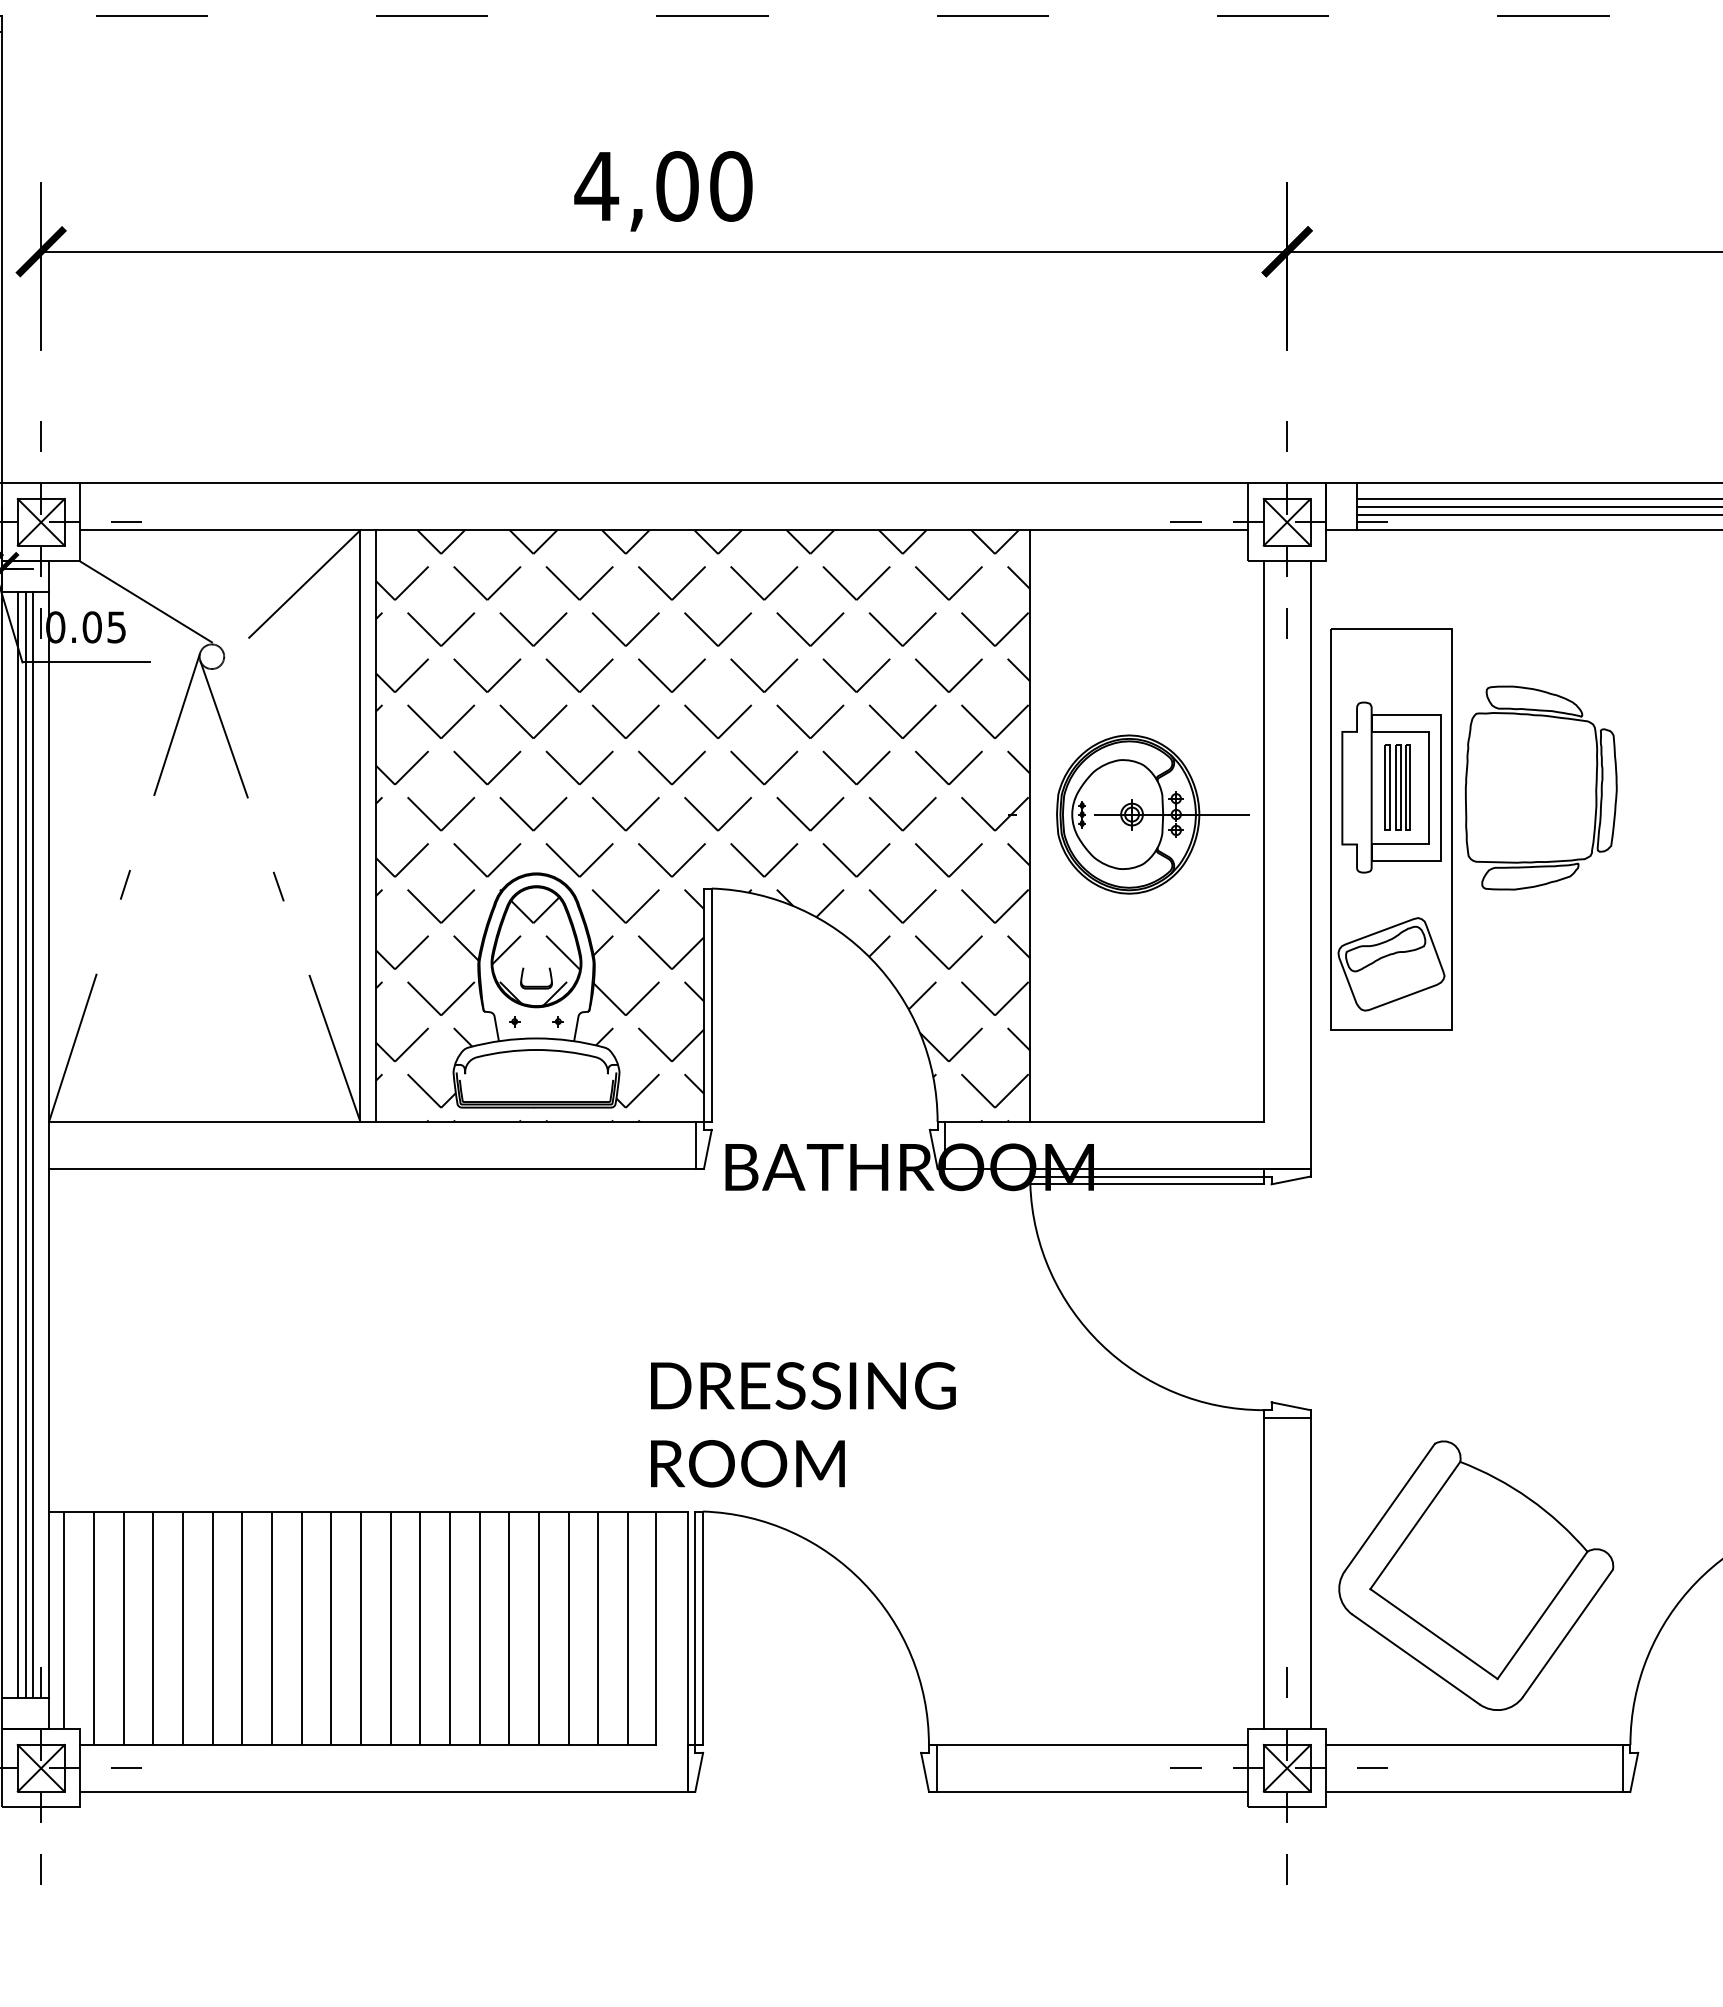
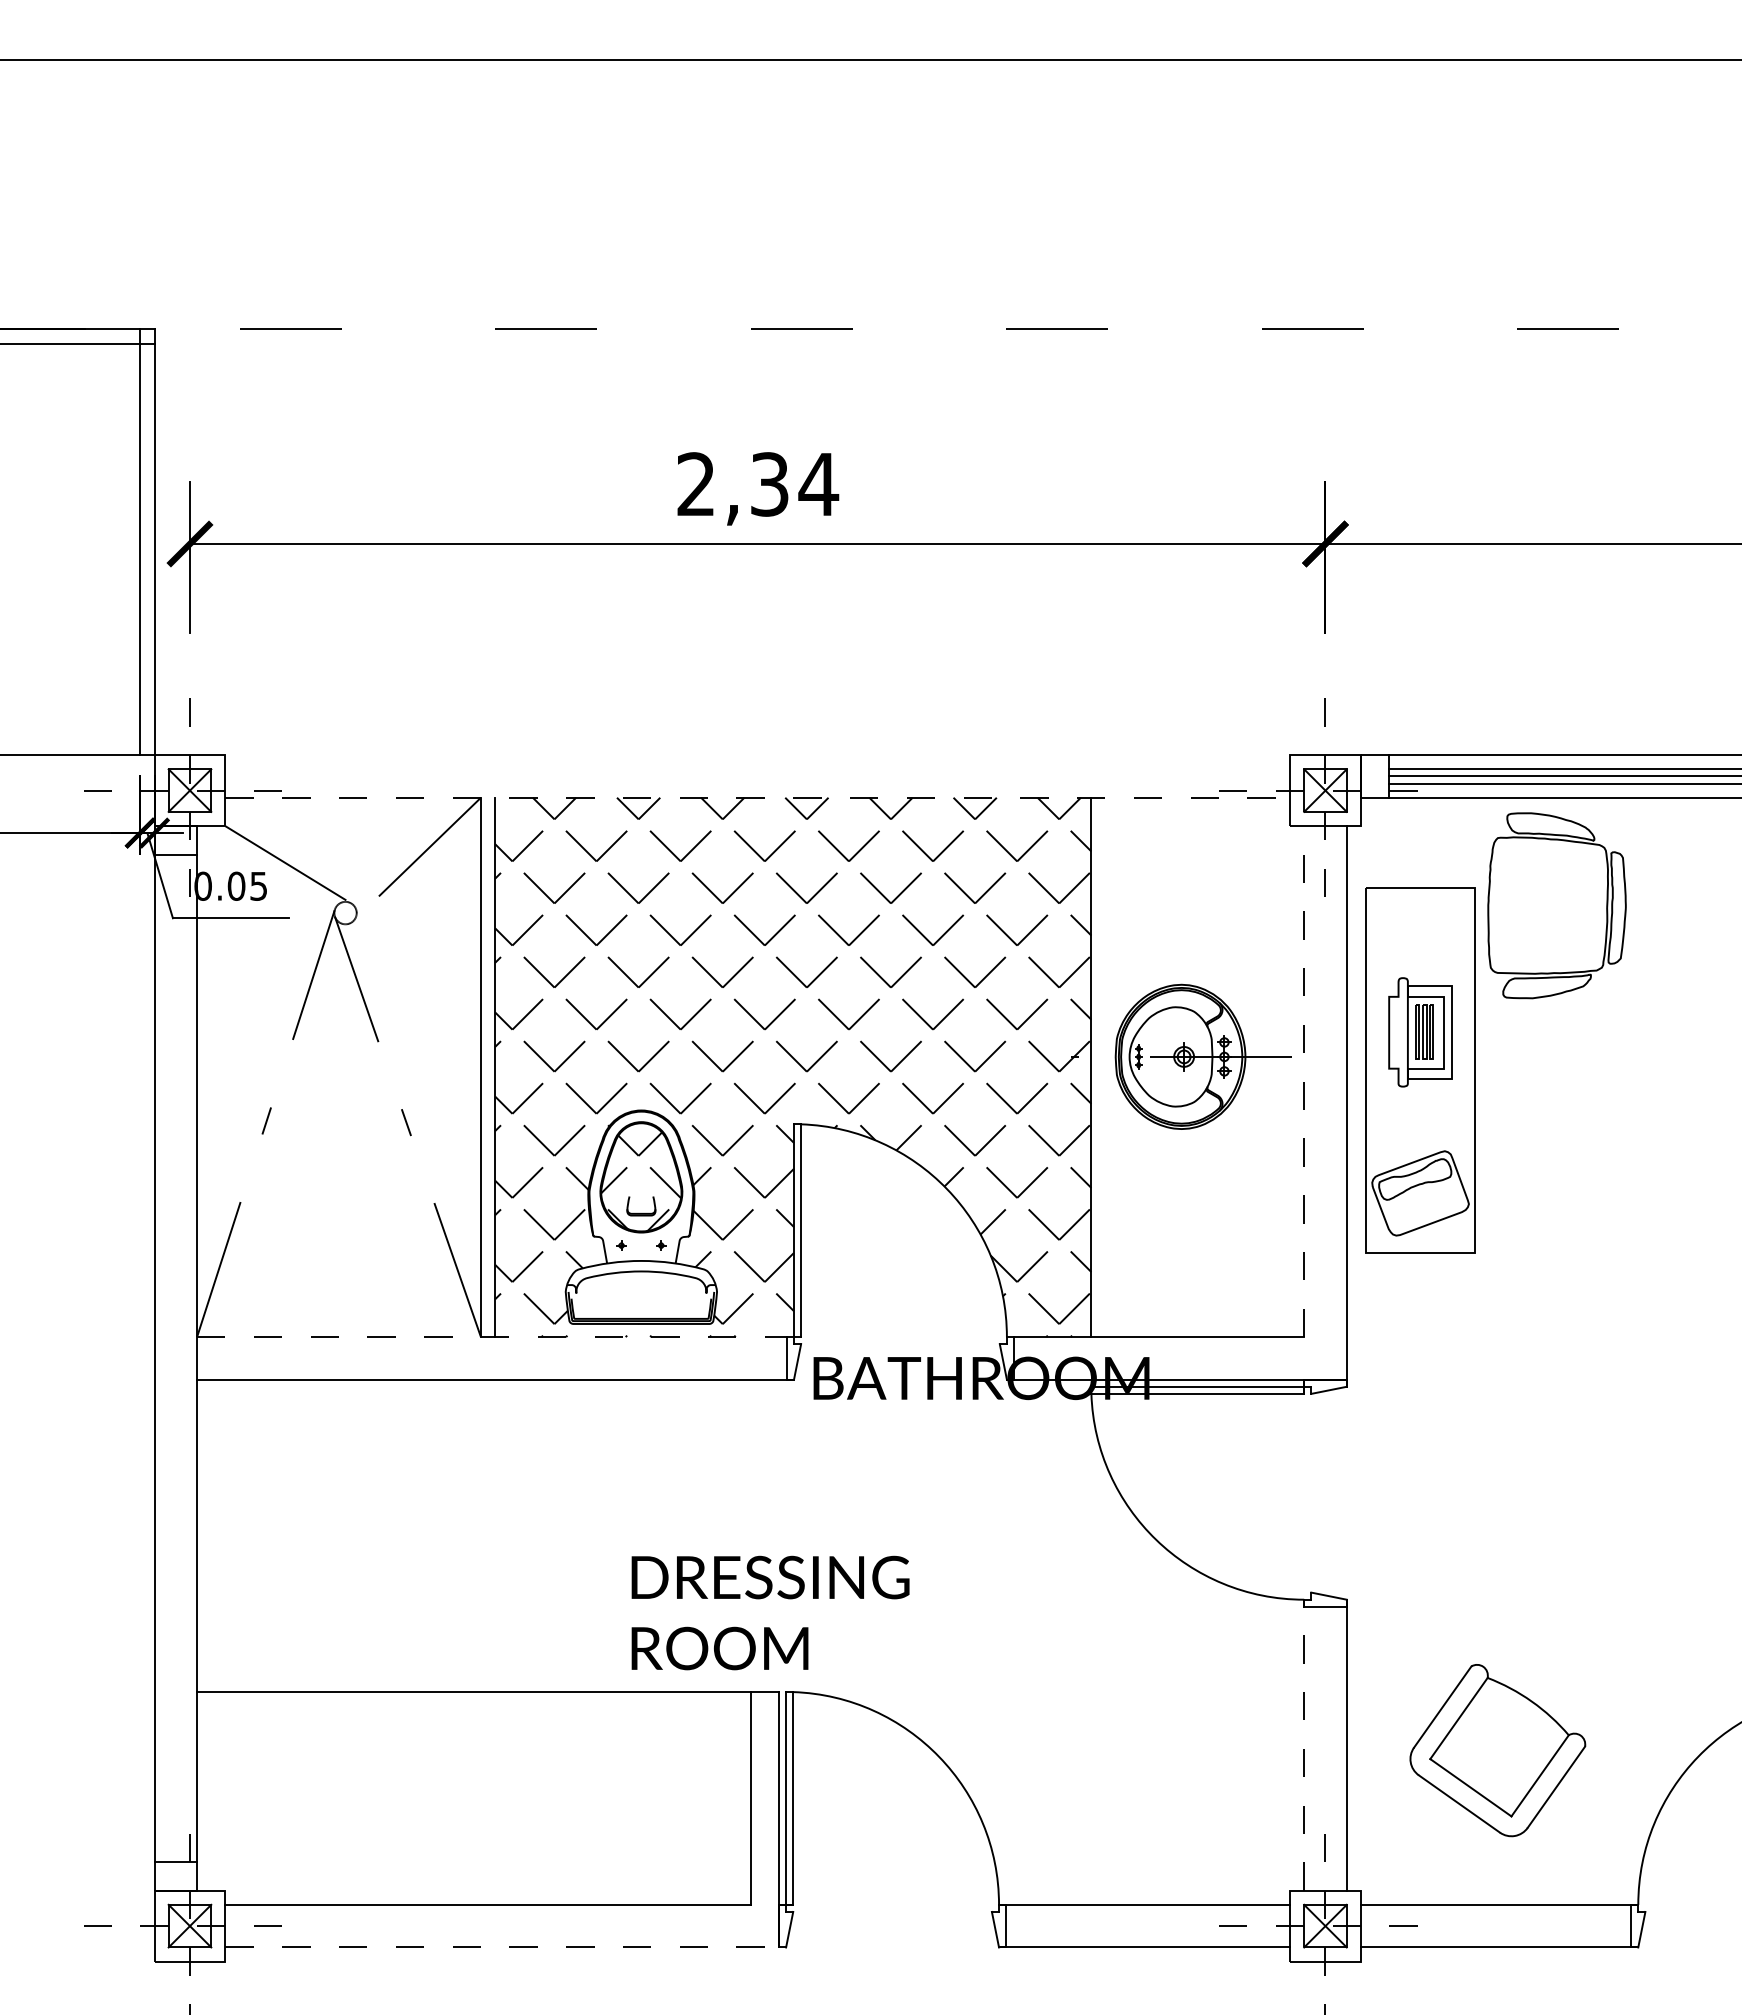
text: (663, 186) -> (757, 484), 4,00 -> 2,34
line: (663, 483) -> (757, 755), removed
line: (665, 529) -> (758, 797), solid -> dashed
part: (1391, 787) -> (1420, 1032), size x0.7
part: (1540, 787) -> (1556, 905), moved
line: (1264, 841) -> (1304, 1081), solid -> dashed
line: (372, 1122) -> (491, 1337), solid -> dashed
line: (17, 1145) -> (168, 1358), removed
line: (25, 1145) -> (175, 1358), removed
line: (32, 1145) -> (182, 1358), removed
text: (803, 1424) -> (770, 1612), moved
line: (1264, 1569) -> (1304, 1744), solid -> dashed
part: (1475, 1575) -> (1497, 1750), size x0.7
hatch: (345, 1628) -> (467, 1798), removed
line: (388, 1791) -> (506, 1947), solid -> dashed

